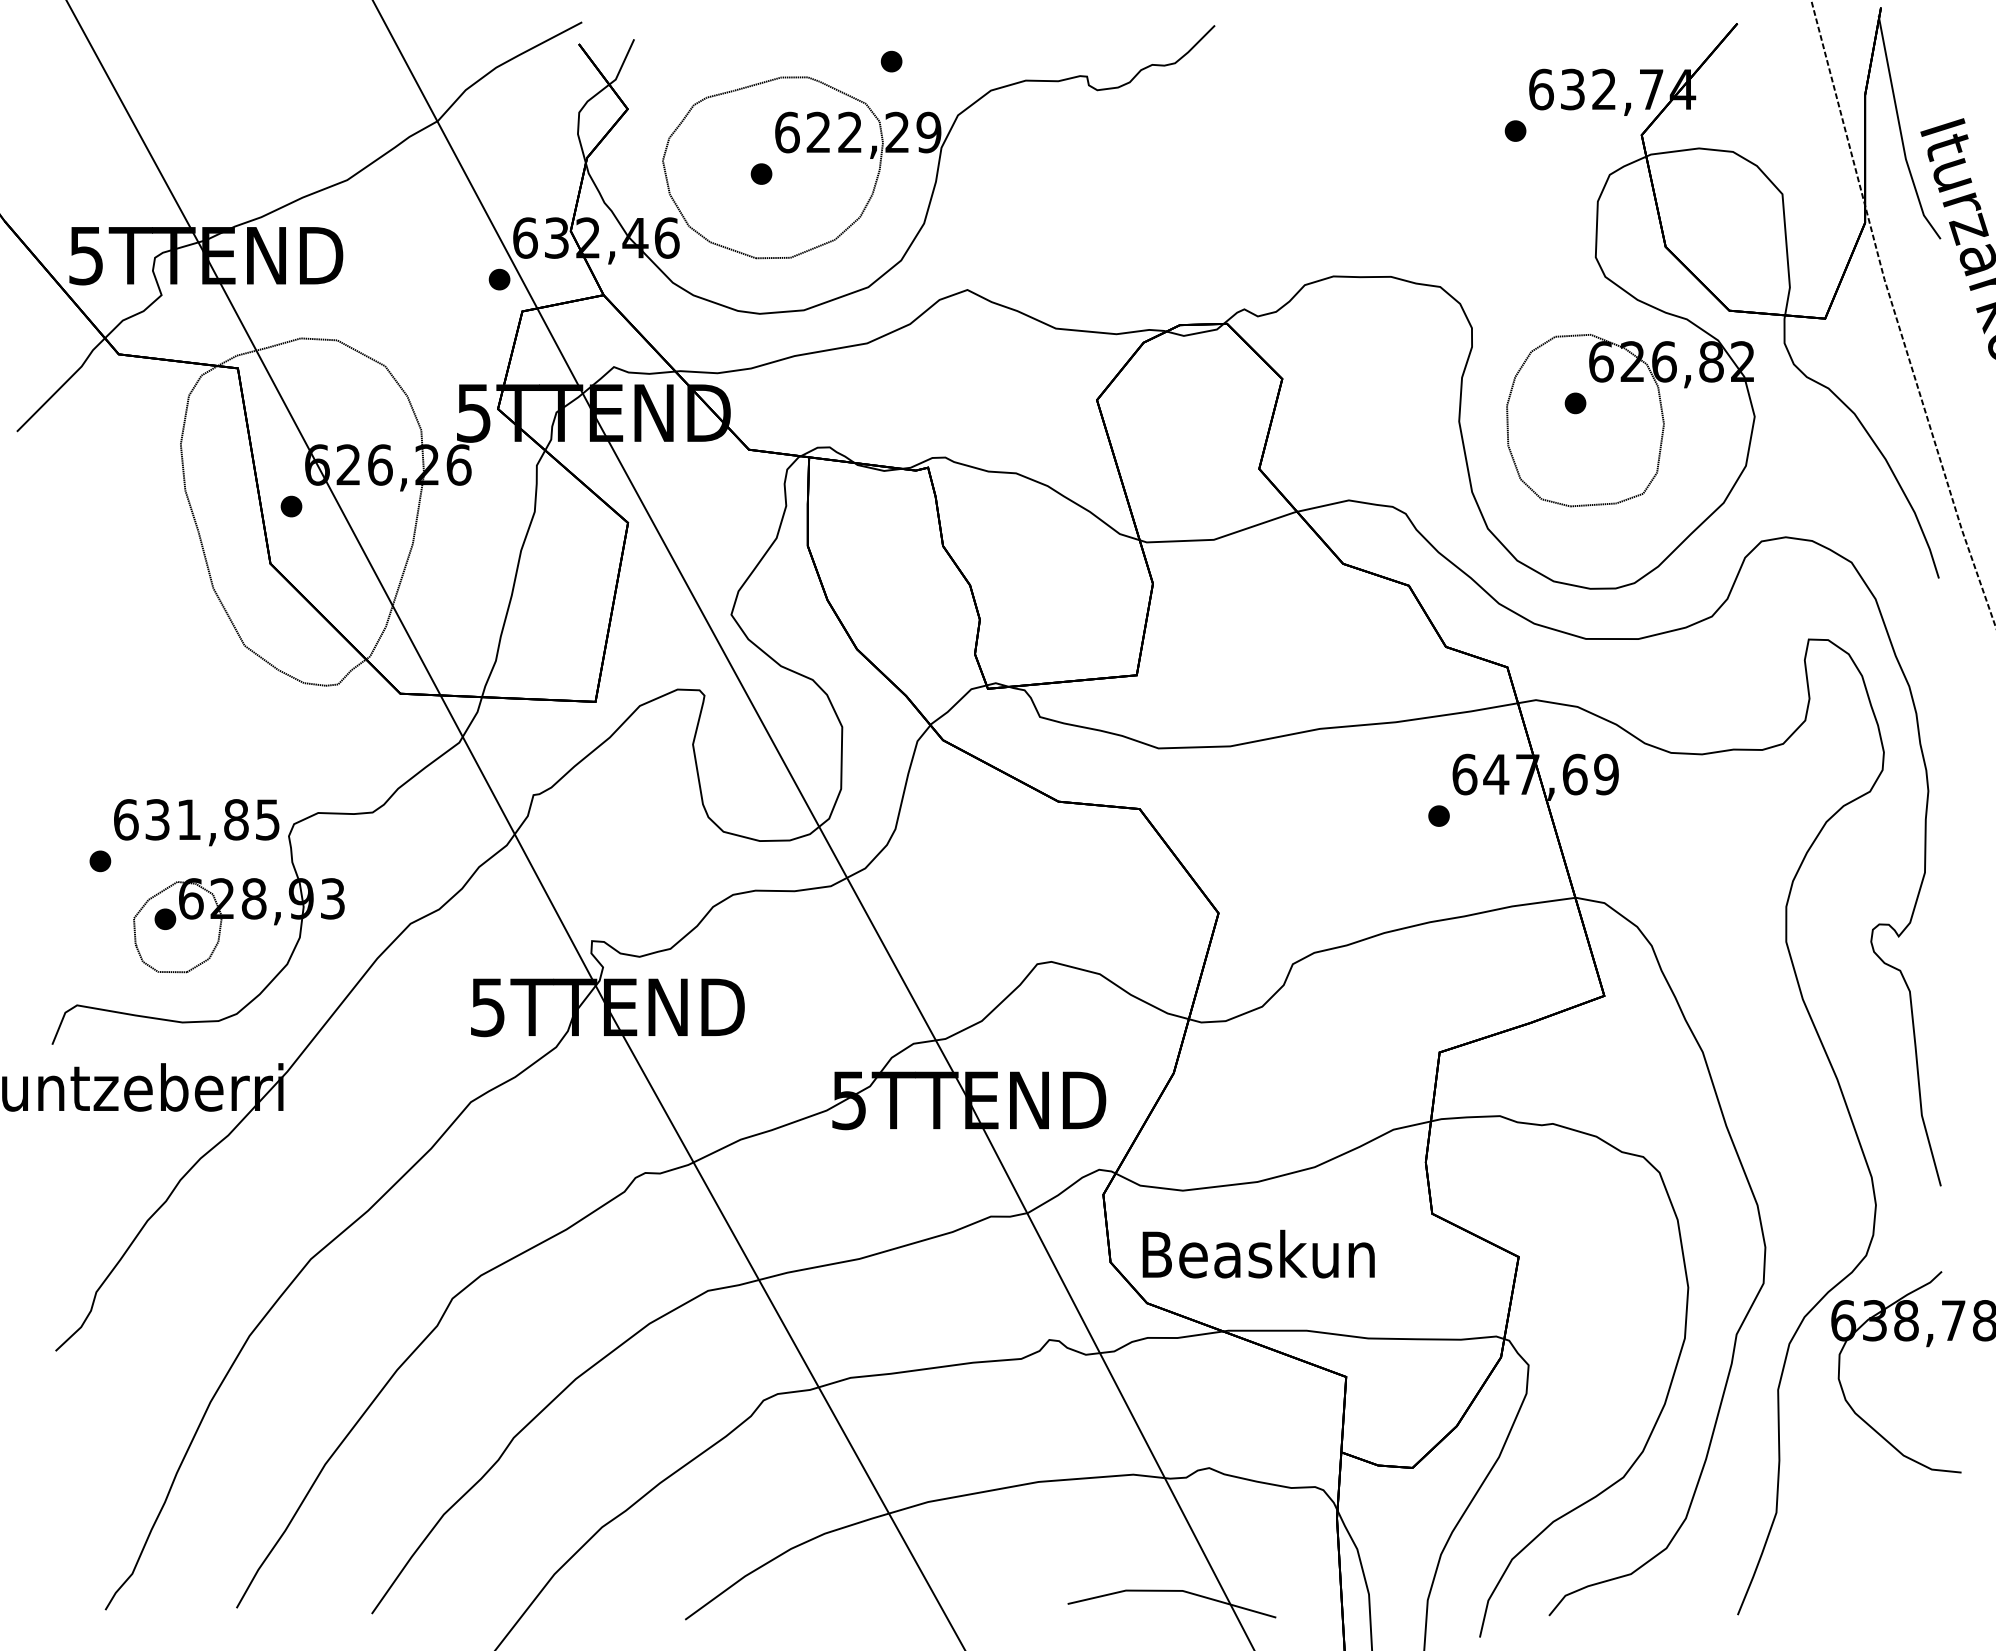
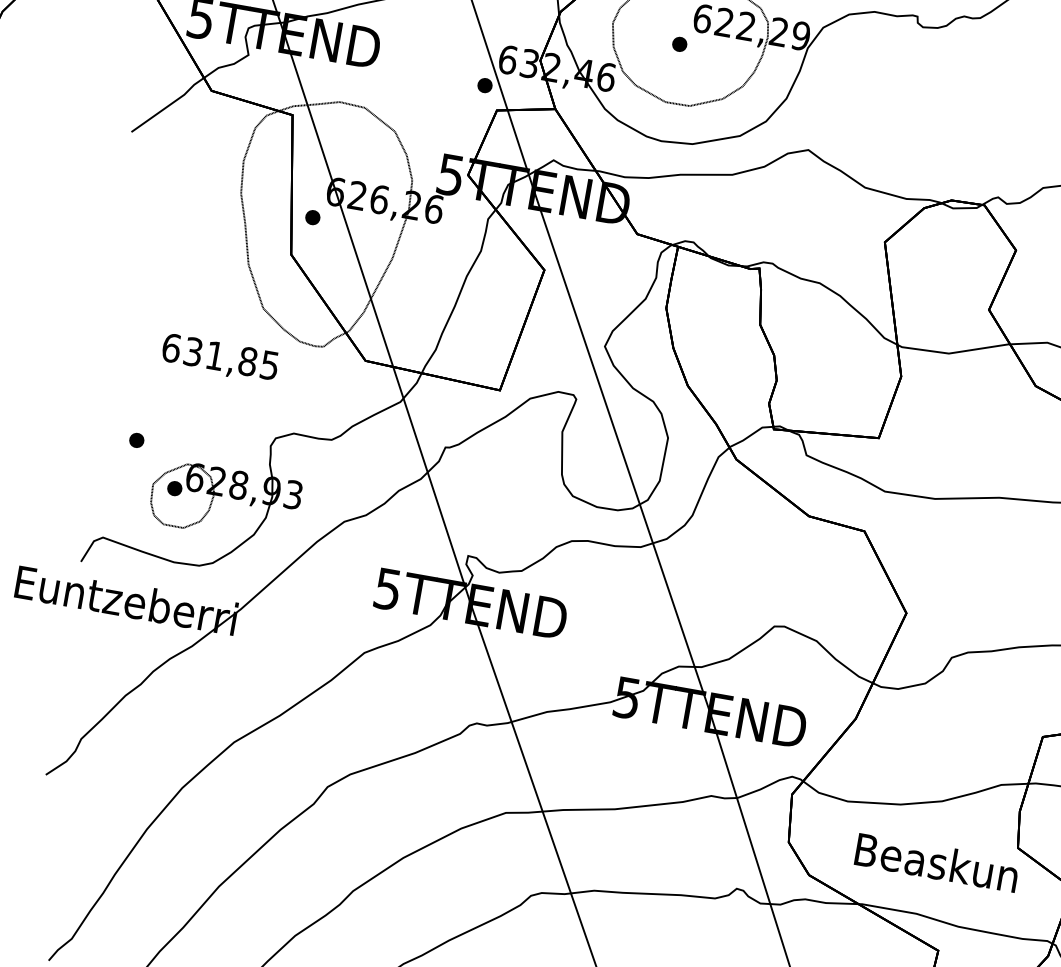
text: (196, 822) -> (219, 358), moved
text: (1258, 1253) -> (936, 862), moved

